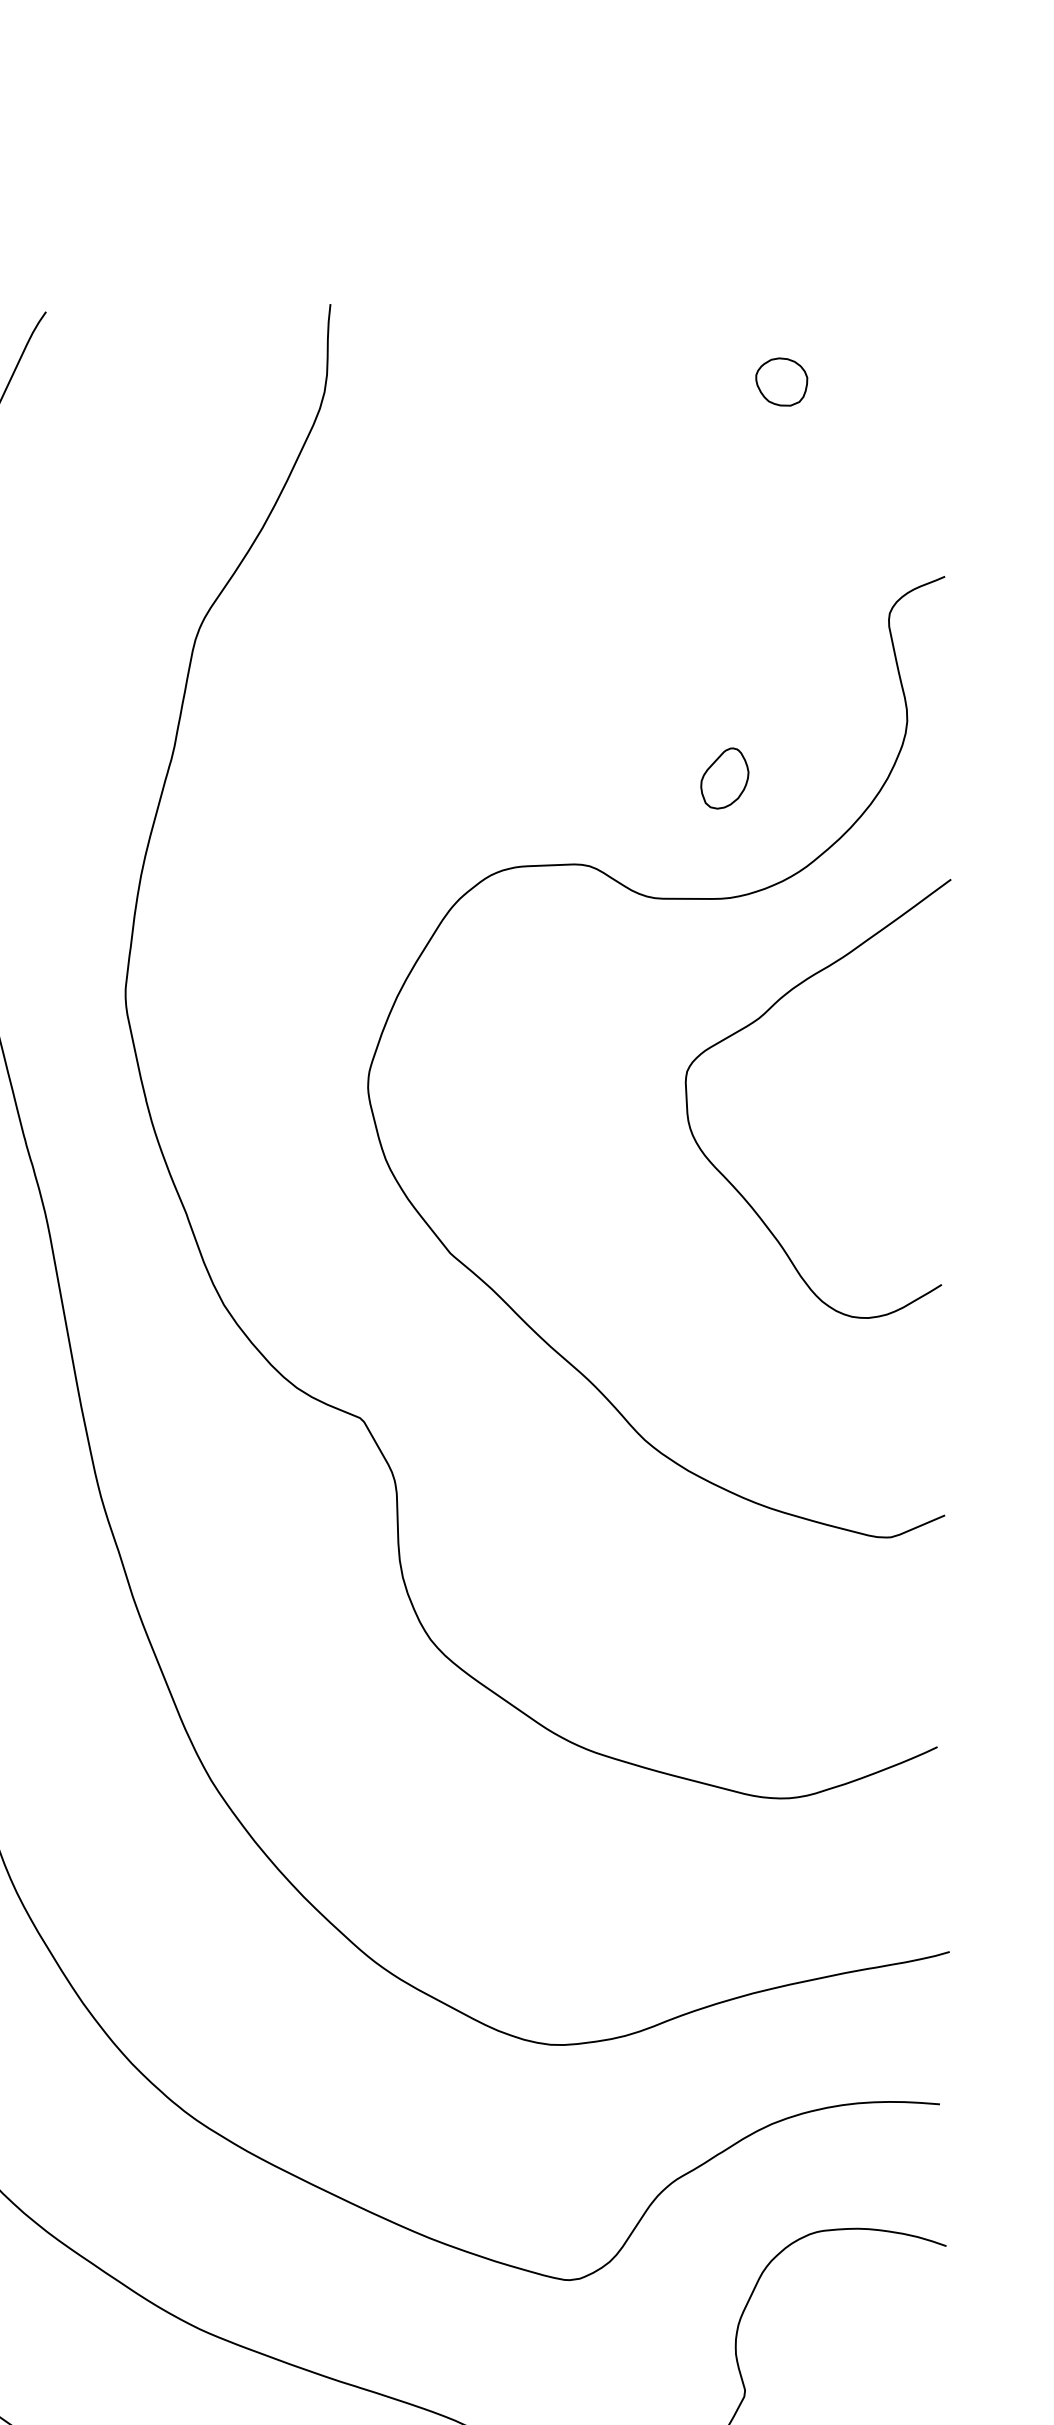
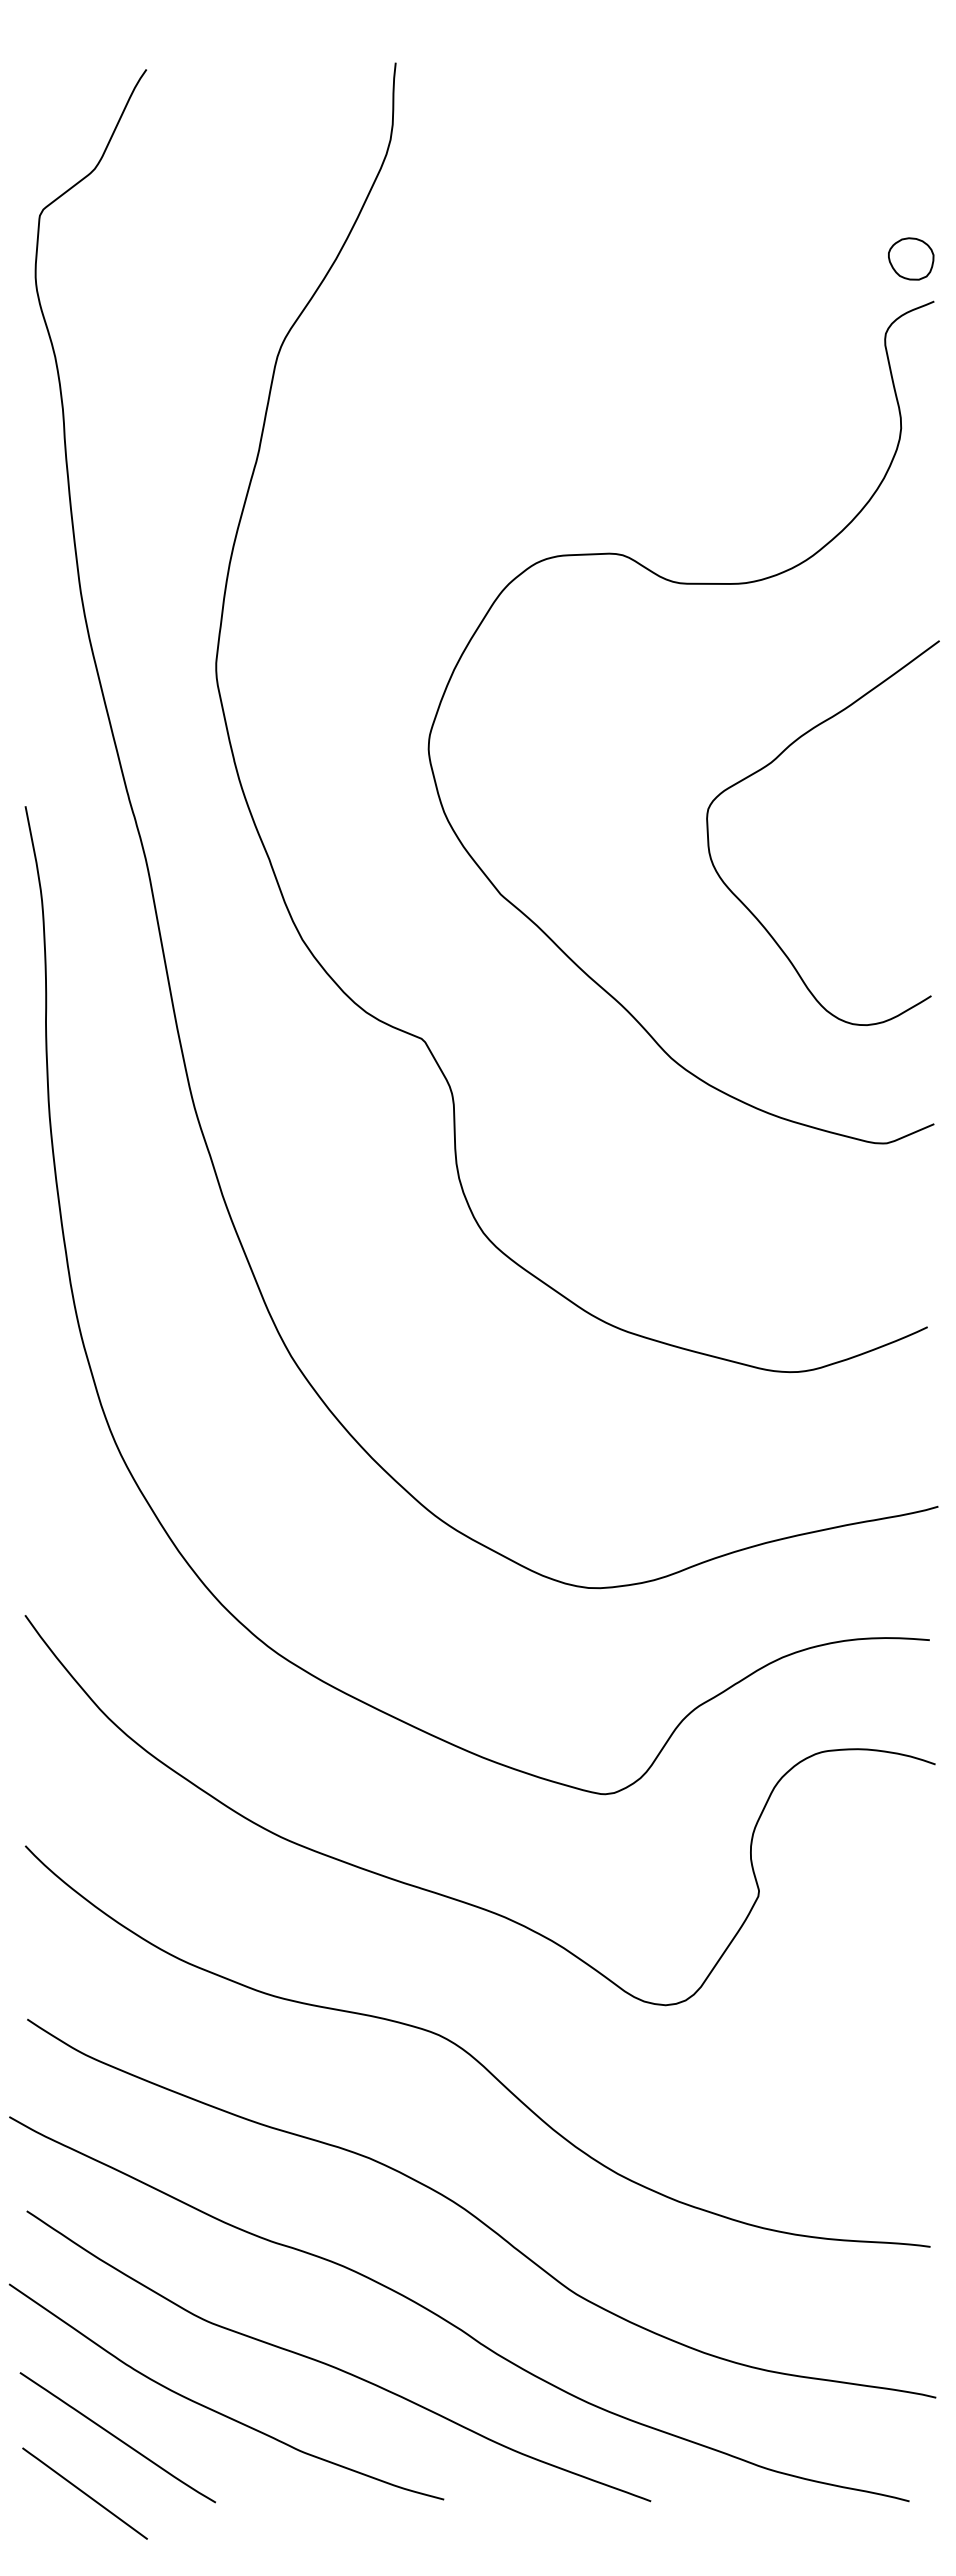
part: (782, 381) -> (911, 258), moved
part: (723, 778) -> (740, 478), removed
curve: (758, 1020) -> (770, 764), moved

